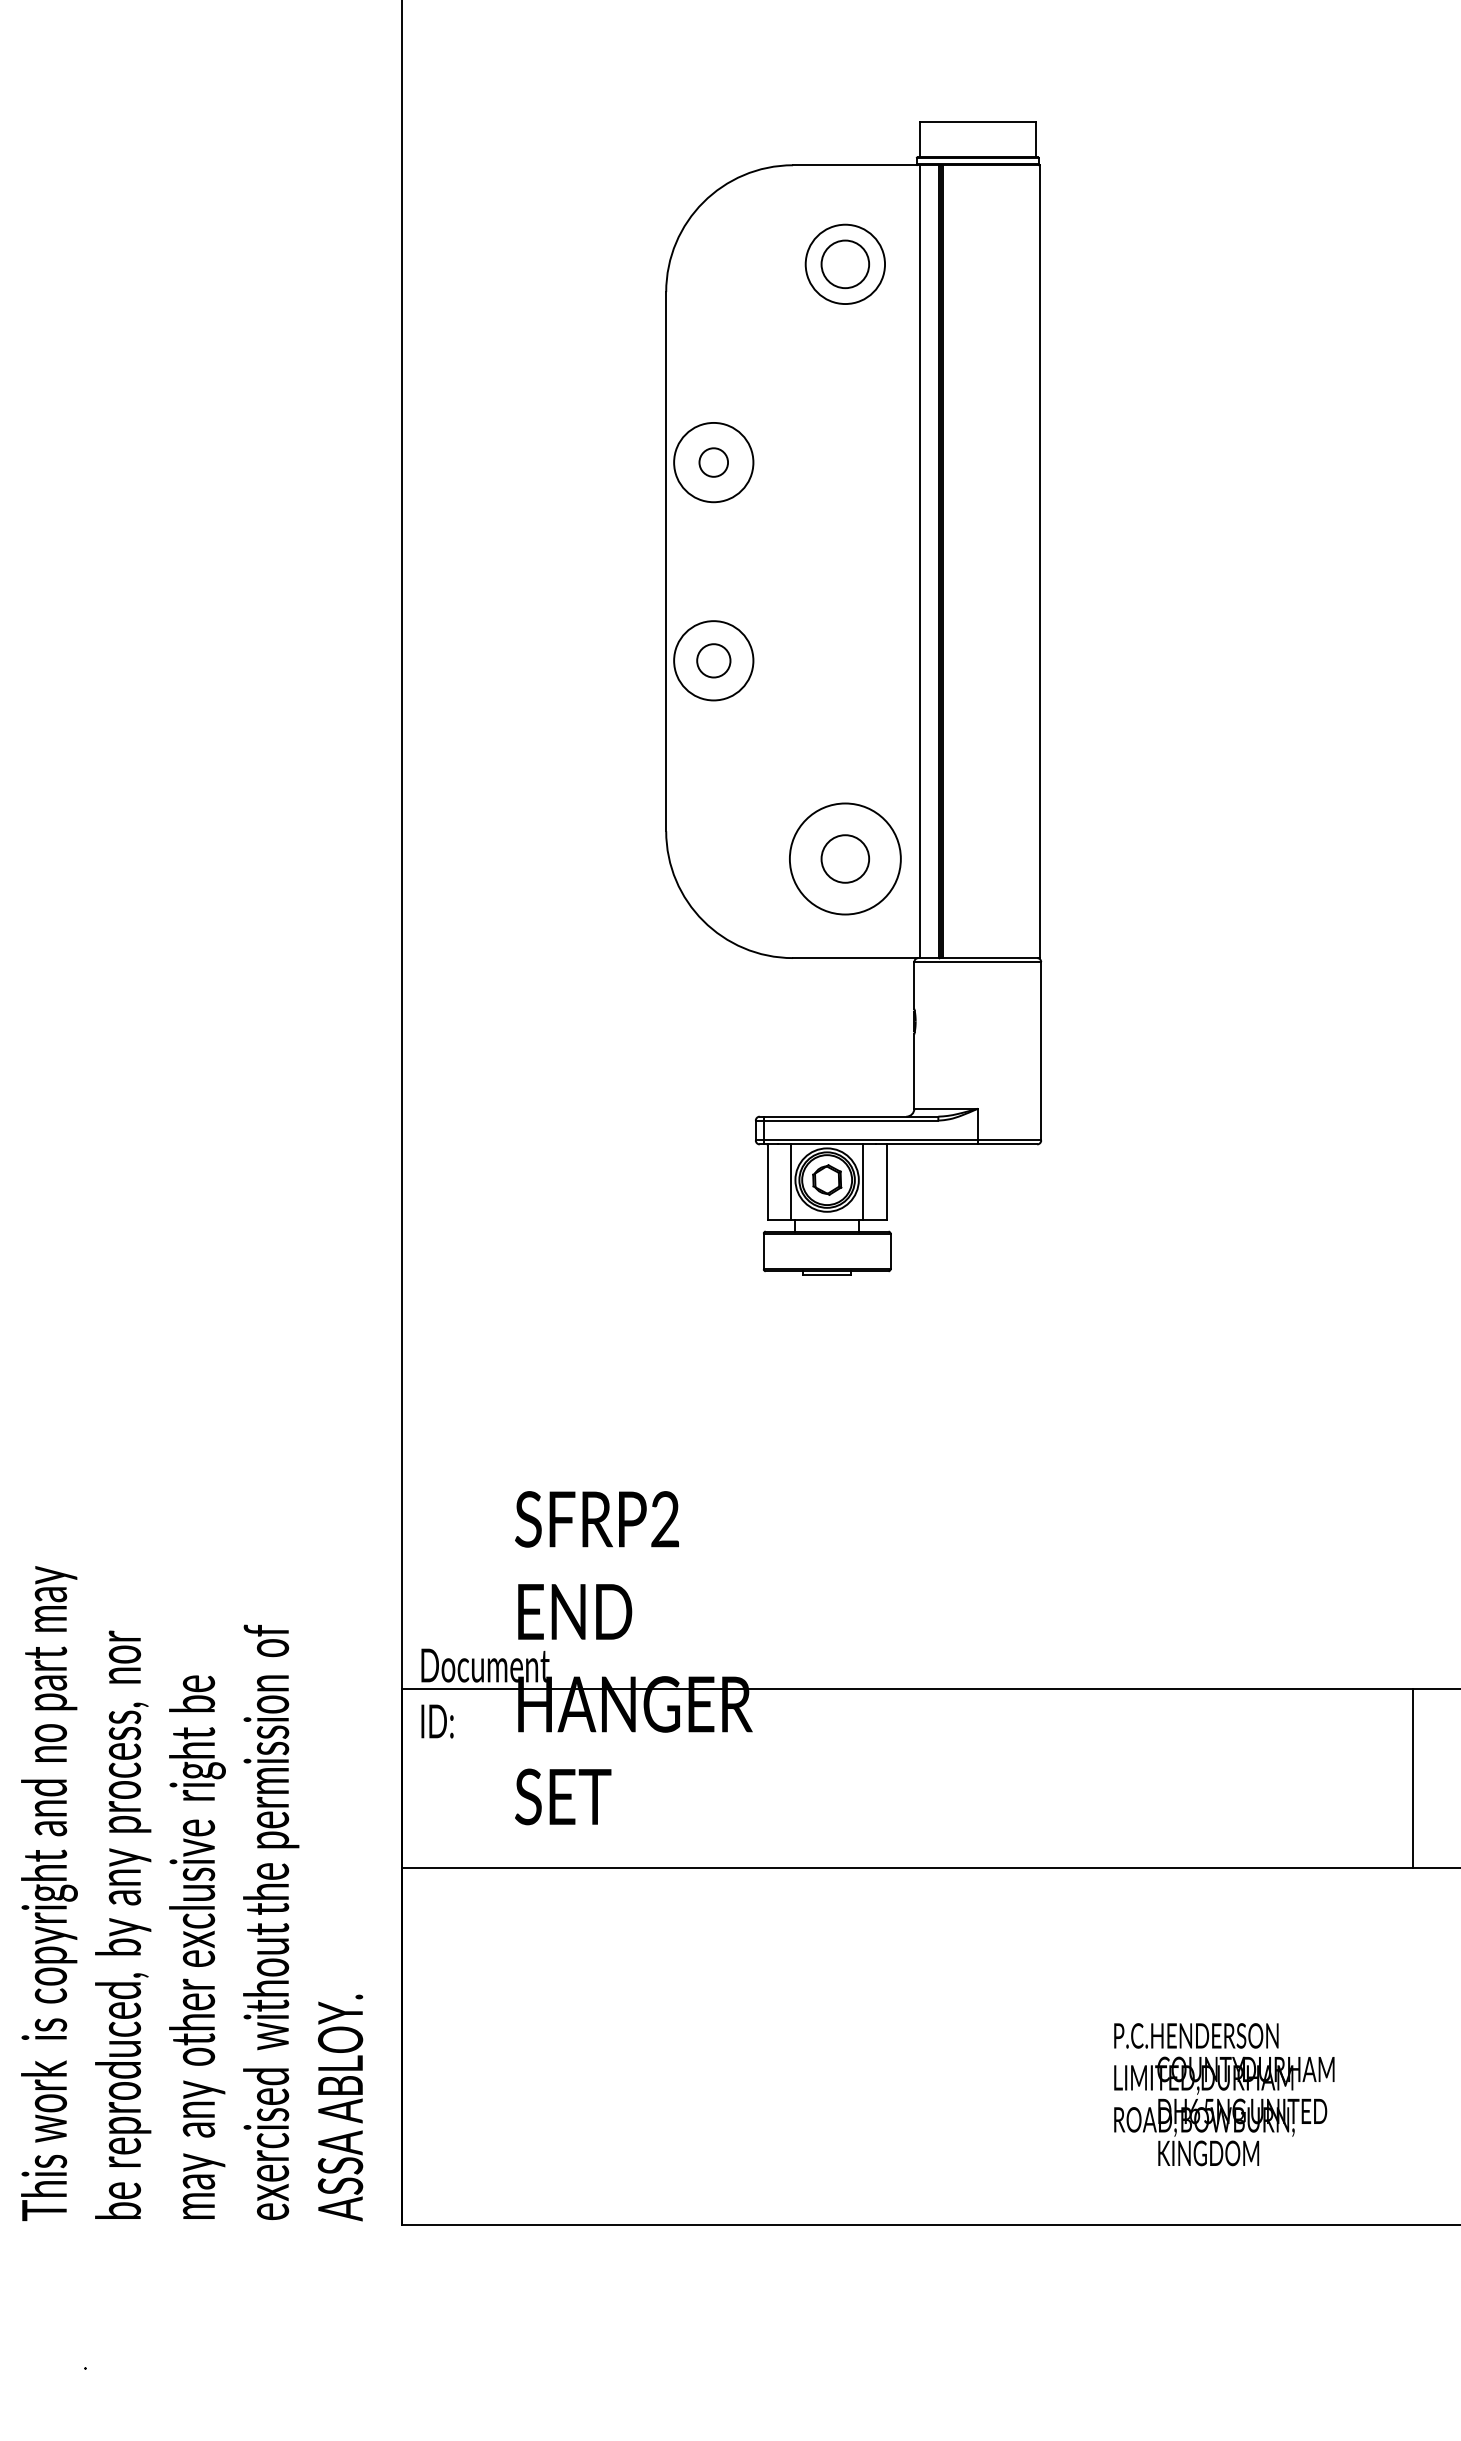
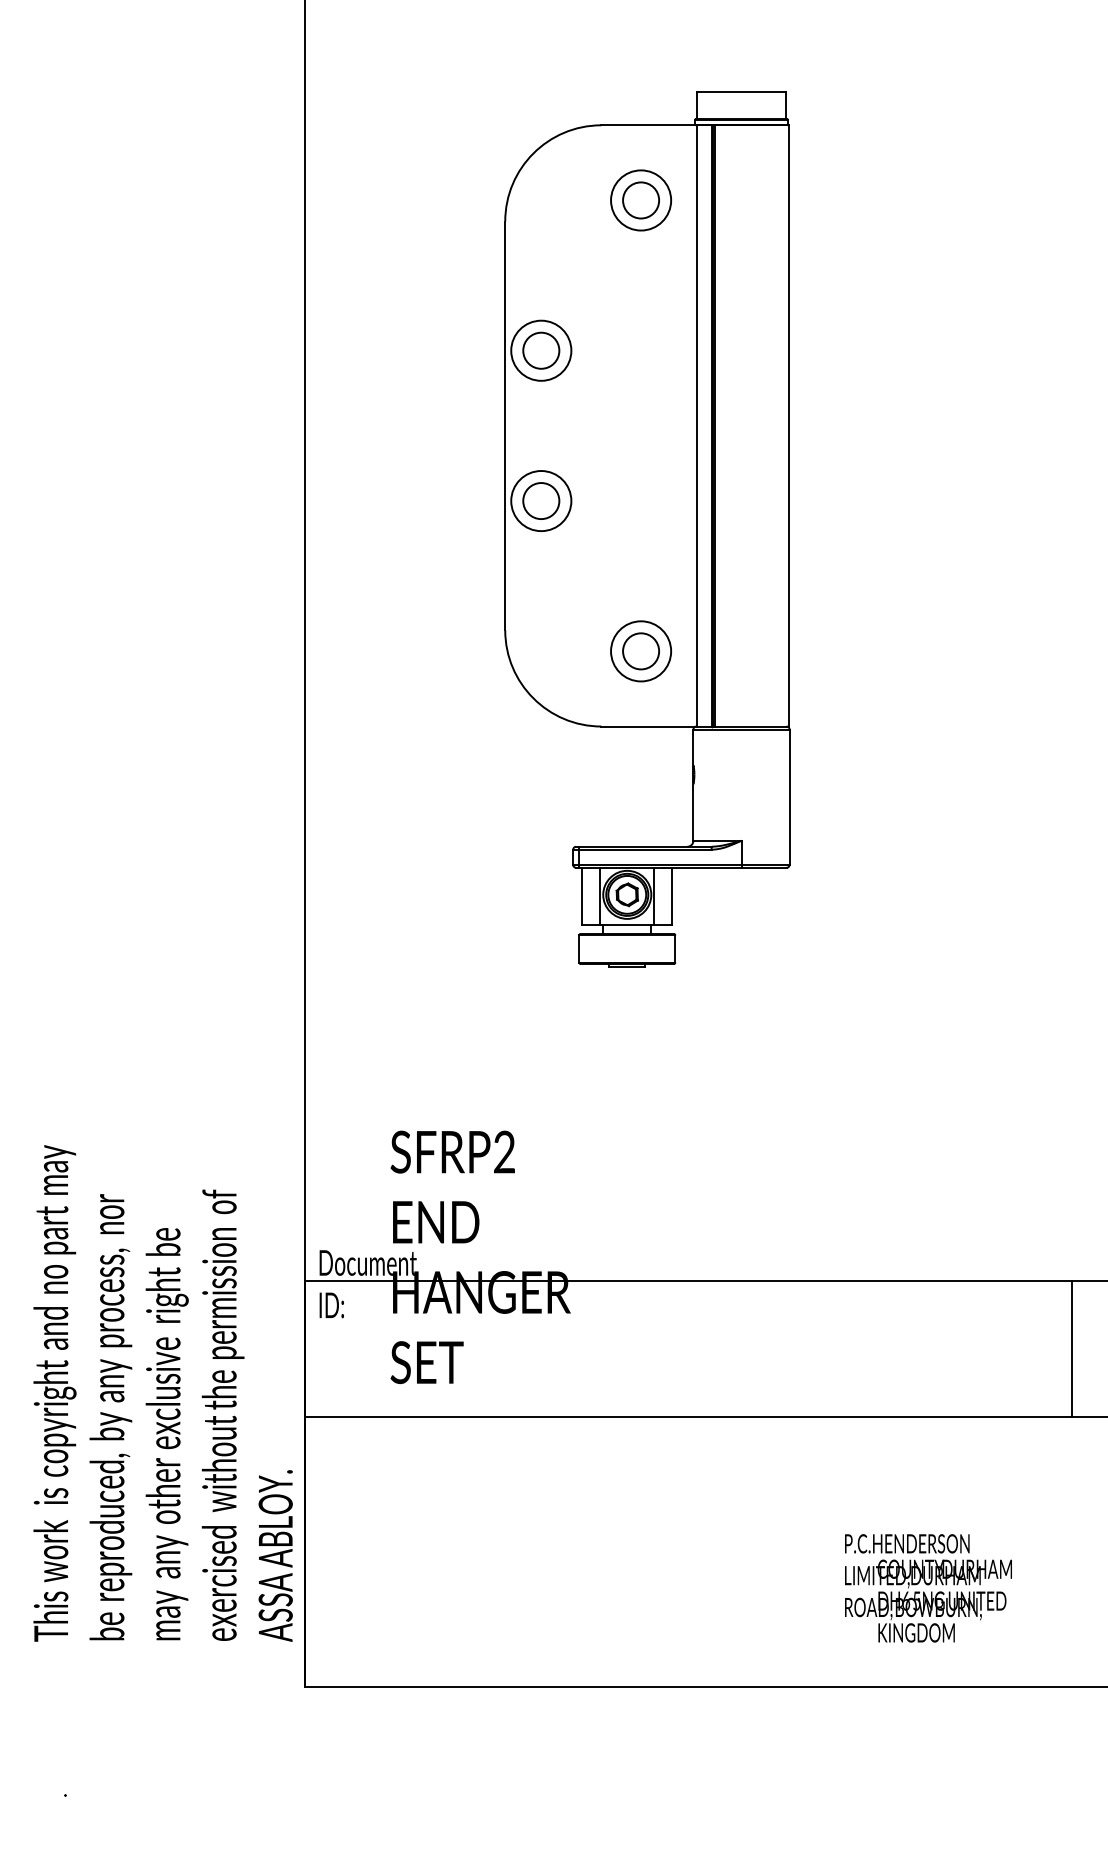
circle: (713, 462) -> (541, 350), size x1.67
circle: (713, 660) -> (541, 500), size x1.43
circle: (845, 858) -> (641, 650), size x0.71
text: (192, 1893) -> (163, 1393), moved

